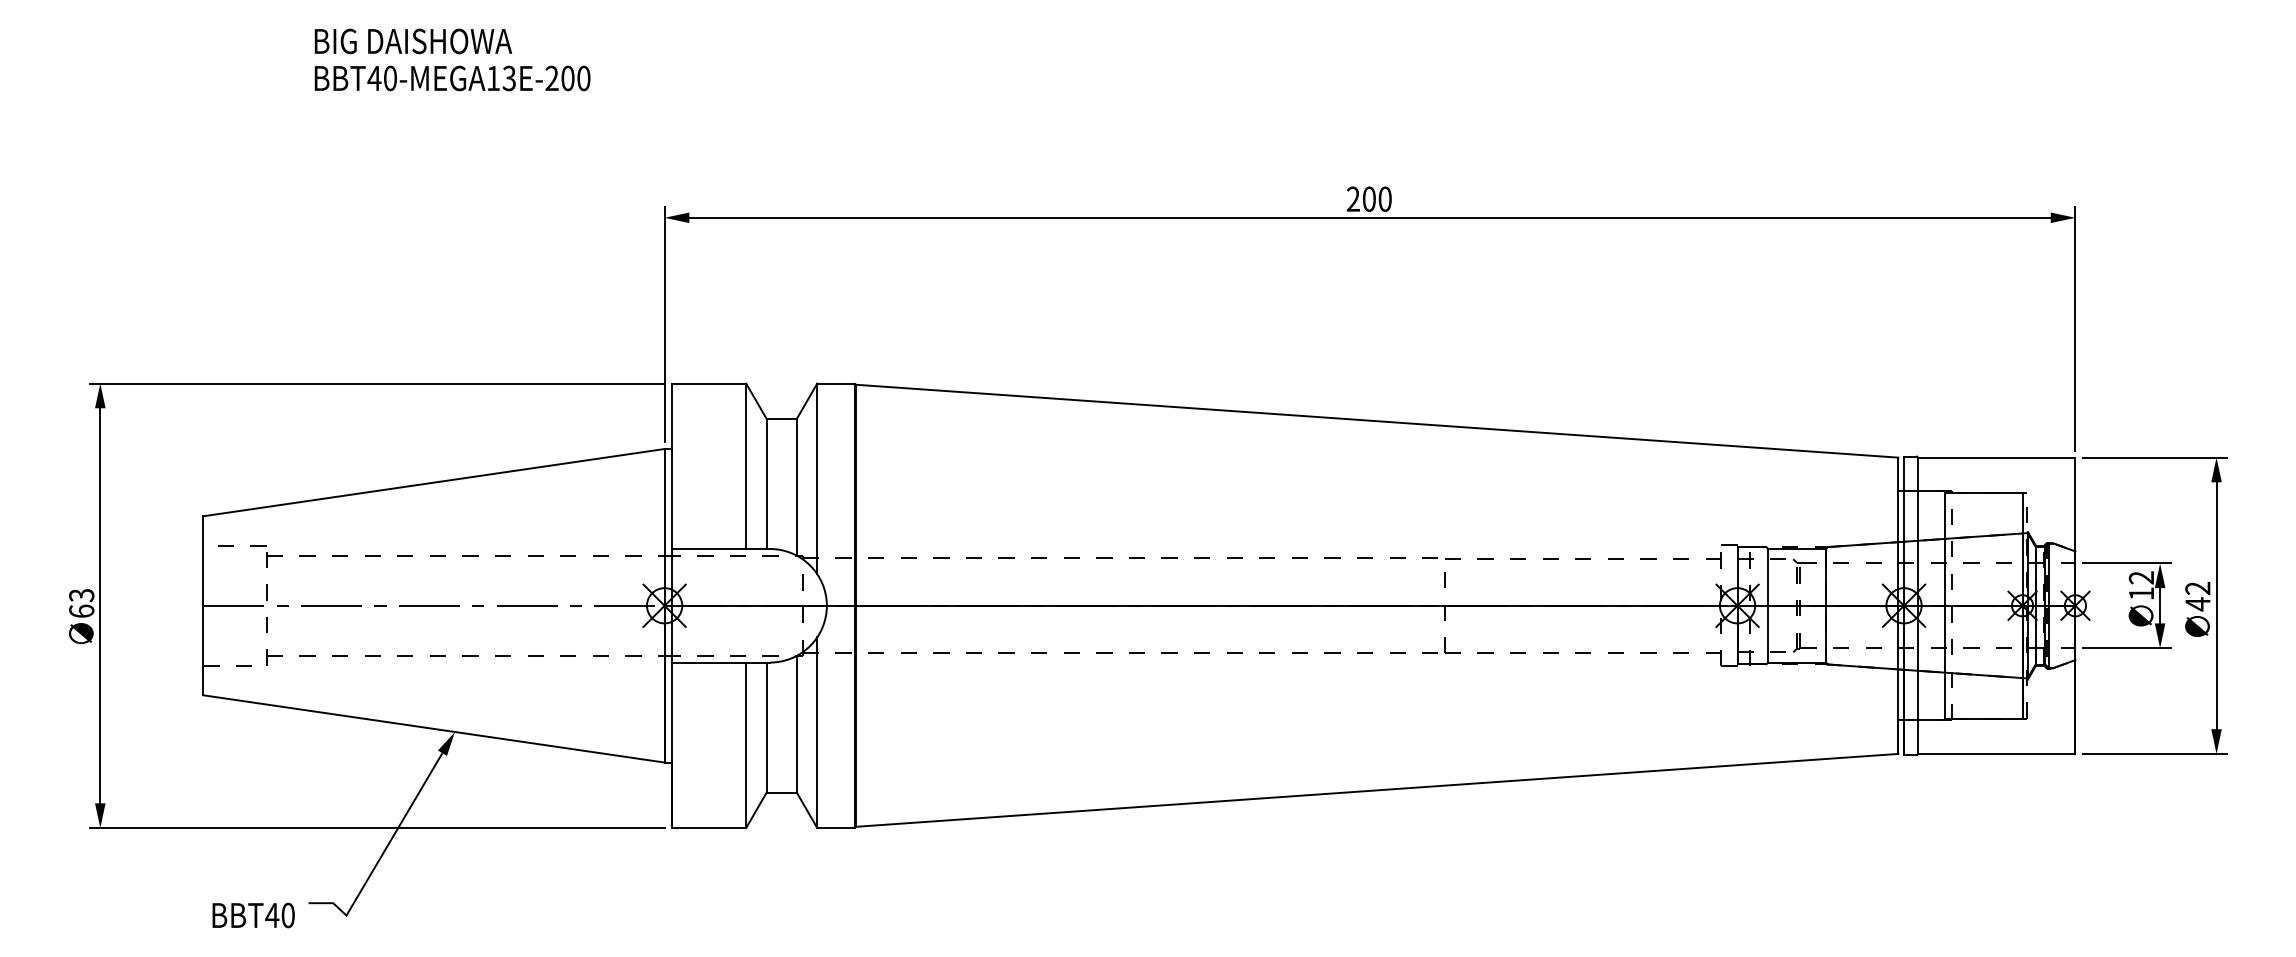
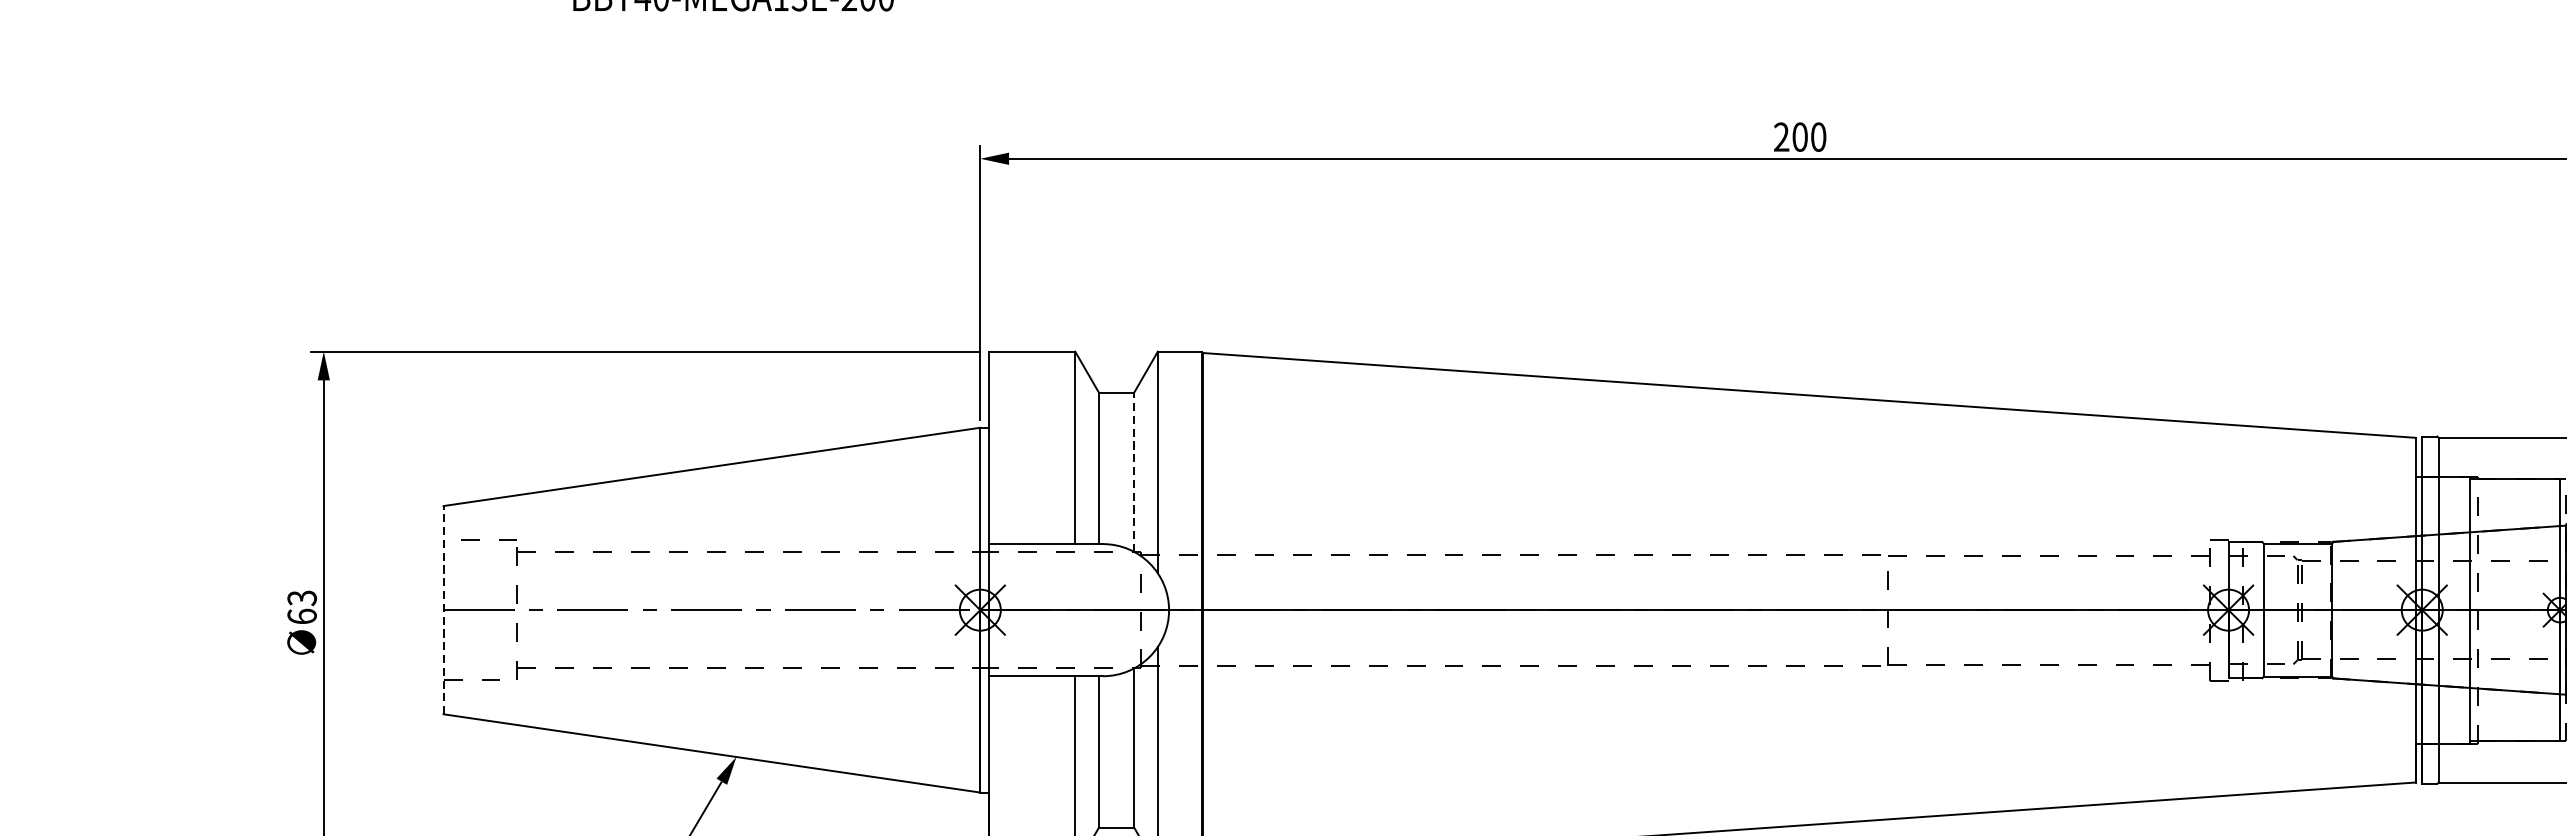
line: (796, 486) -> (1133, 471), solid -> dashed
line: (203, 605) -> (443, 609), solid -> dashed

